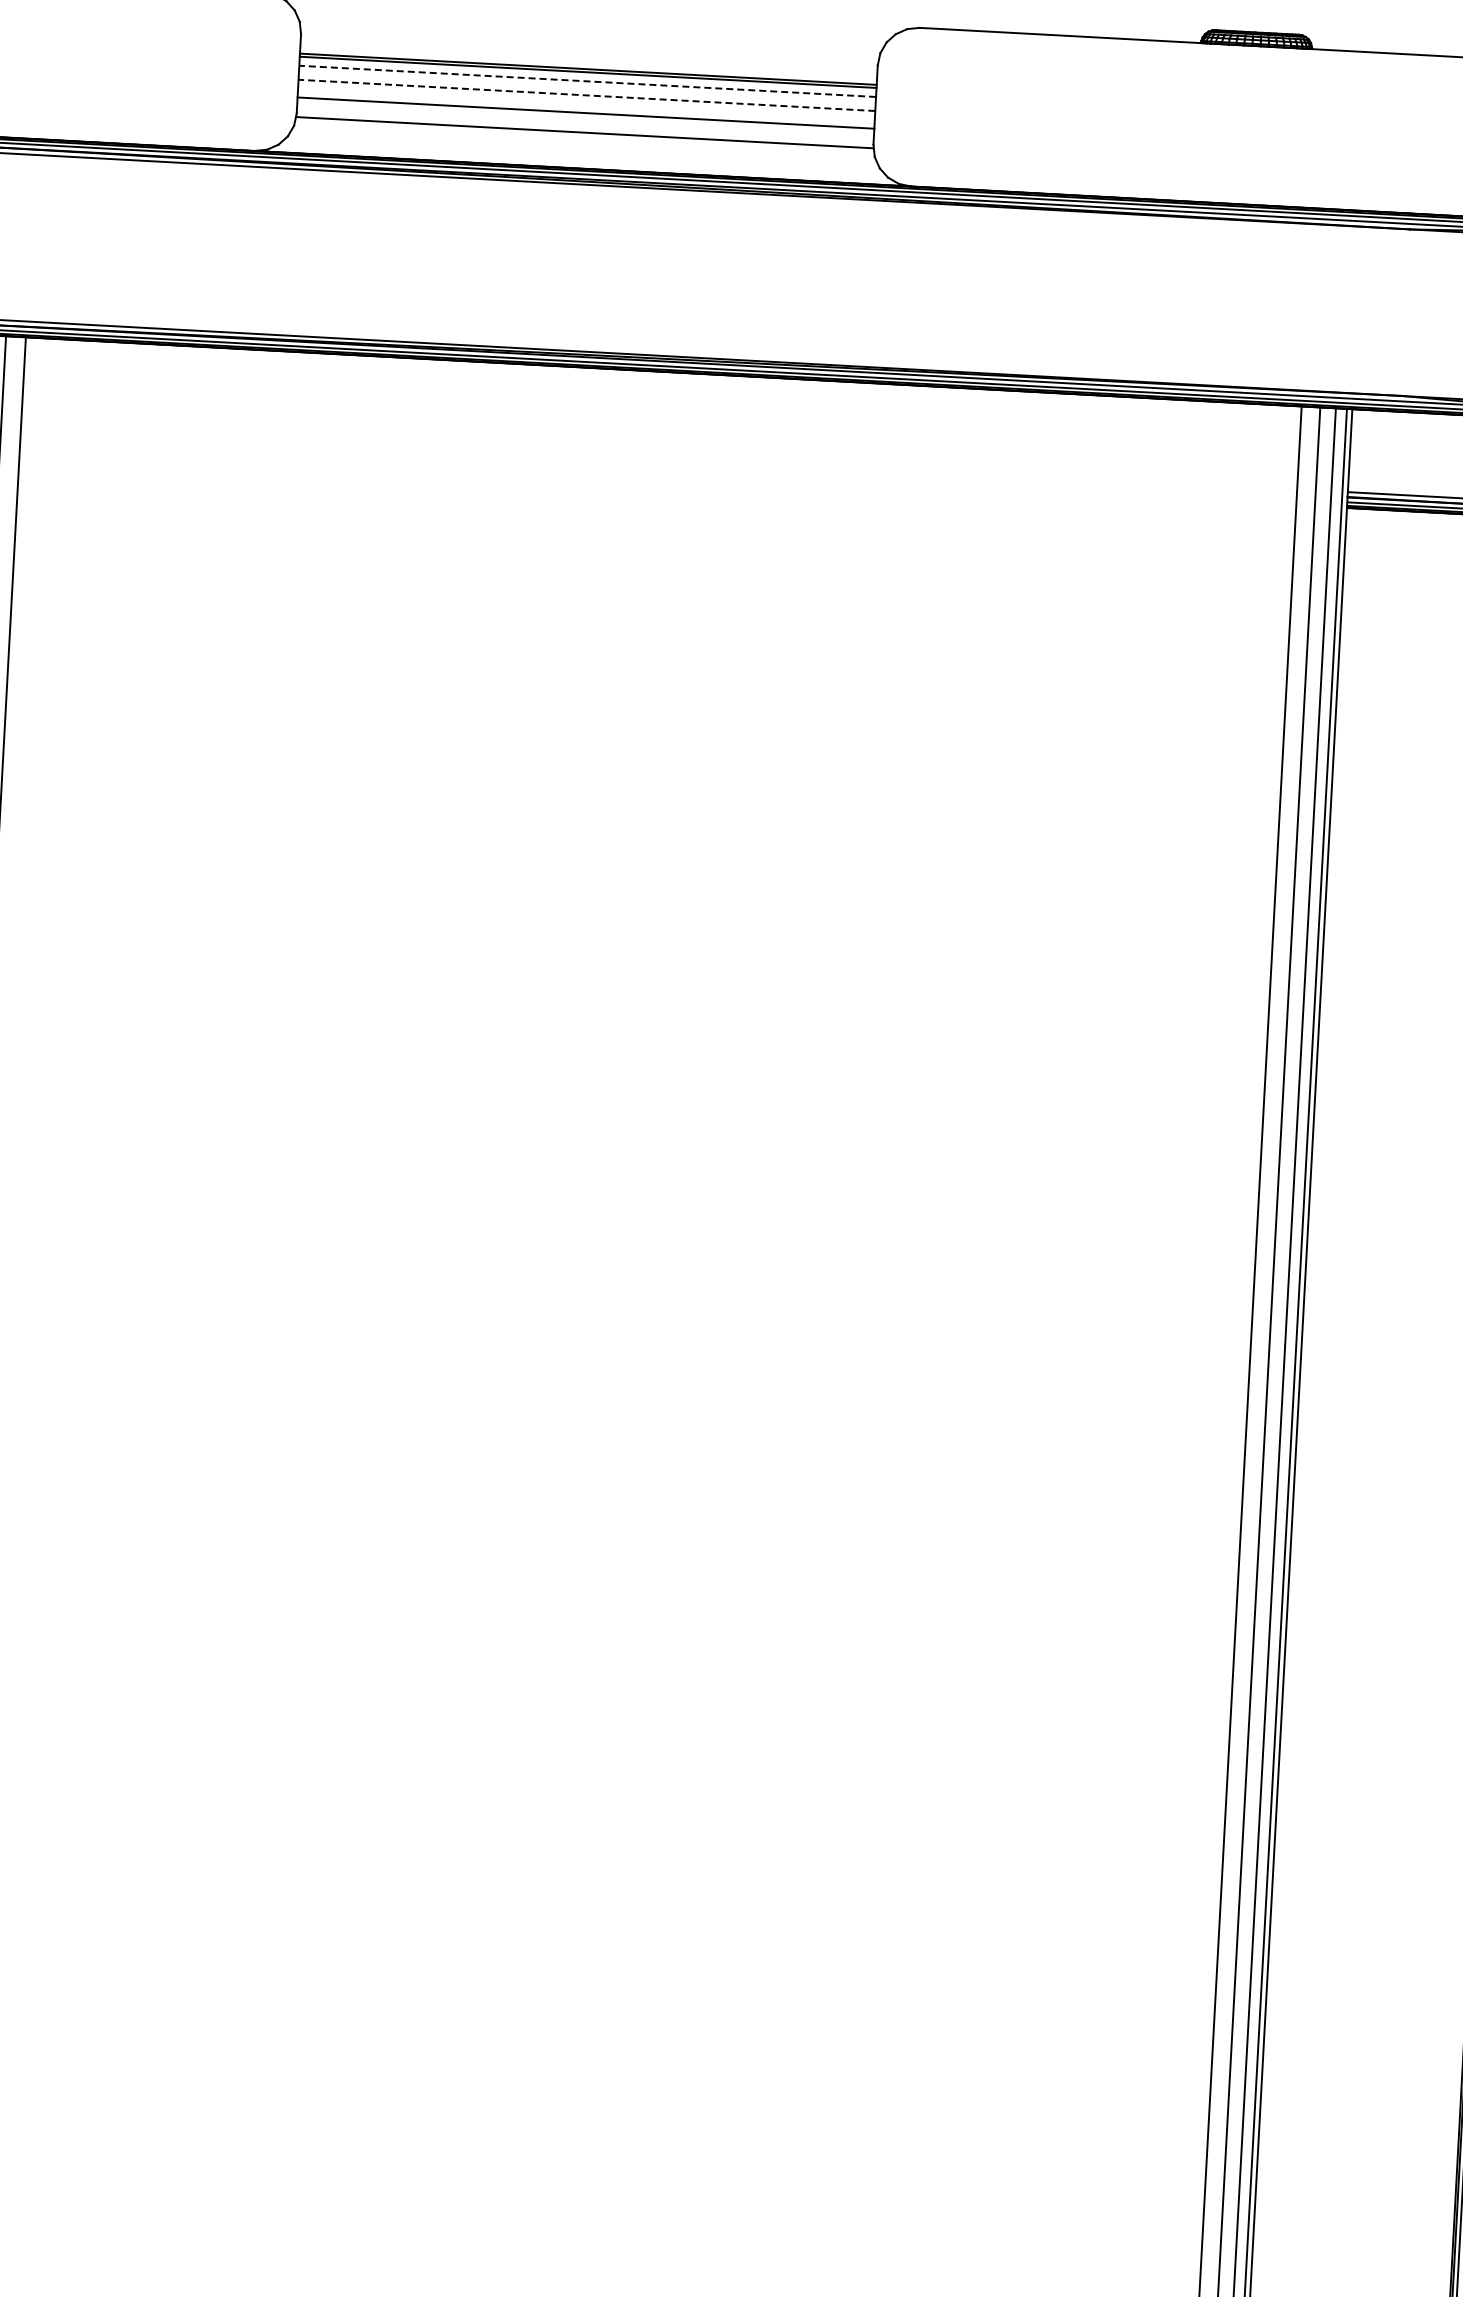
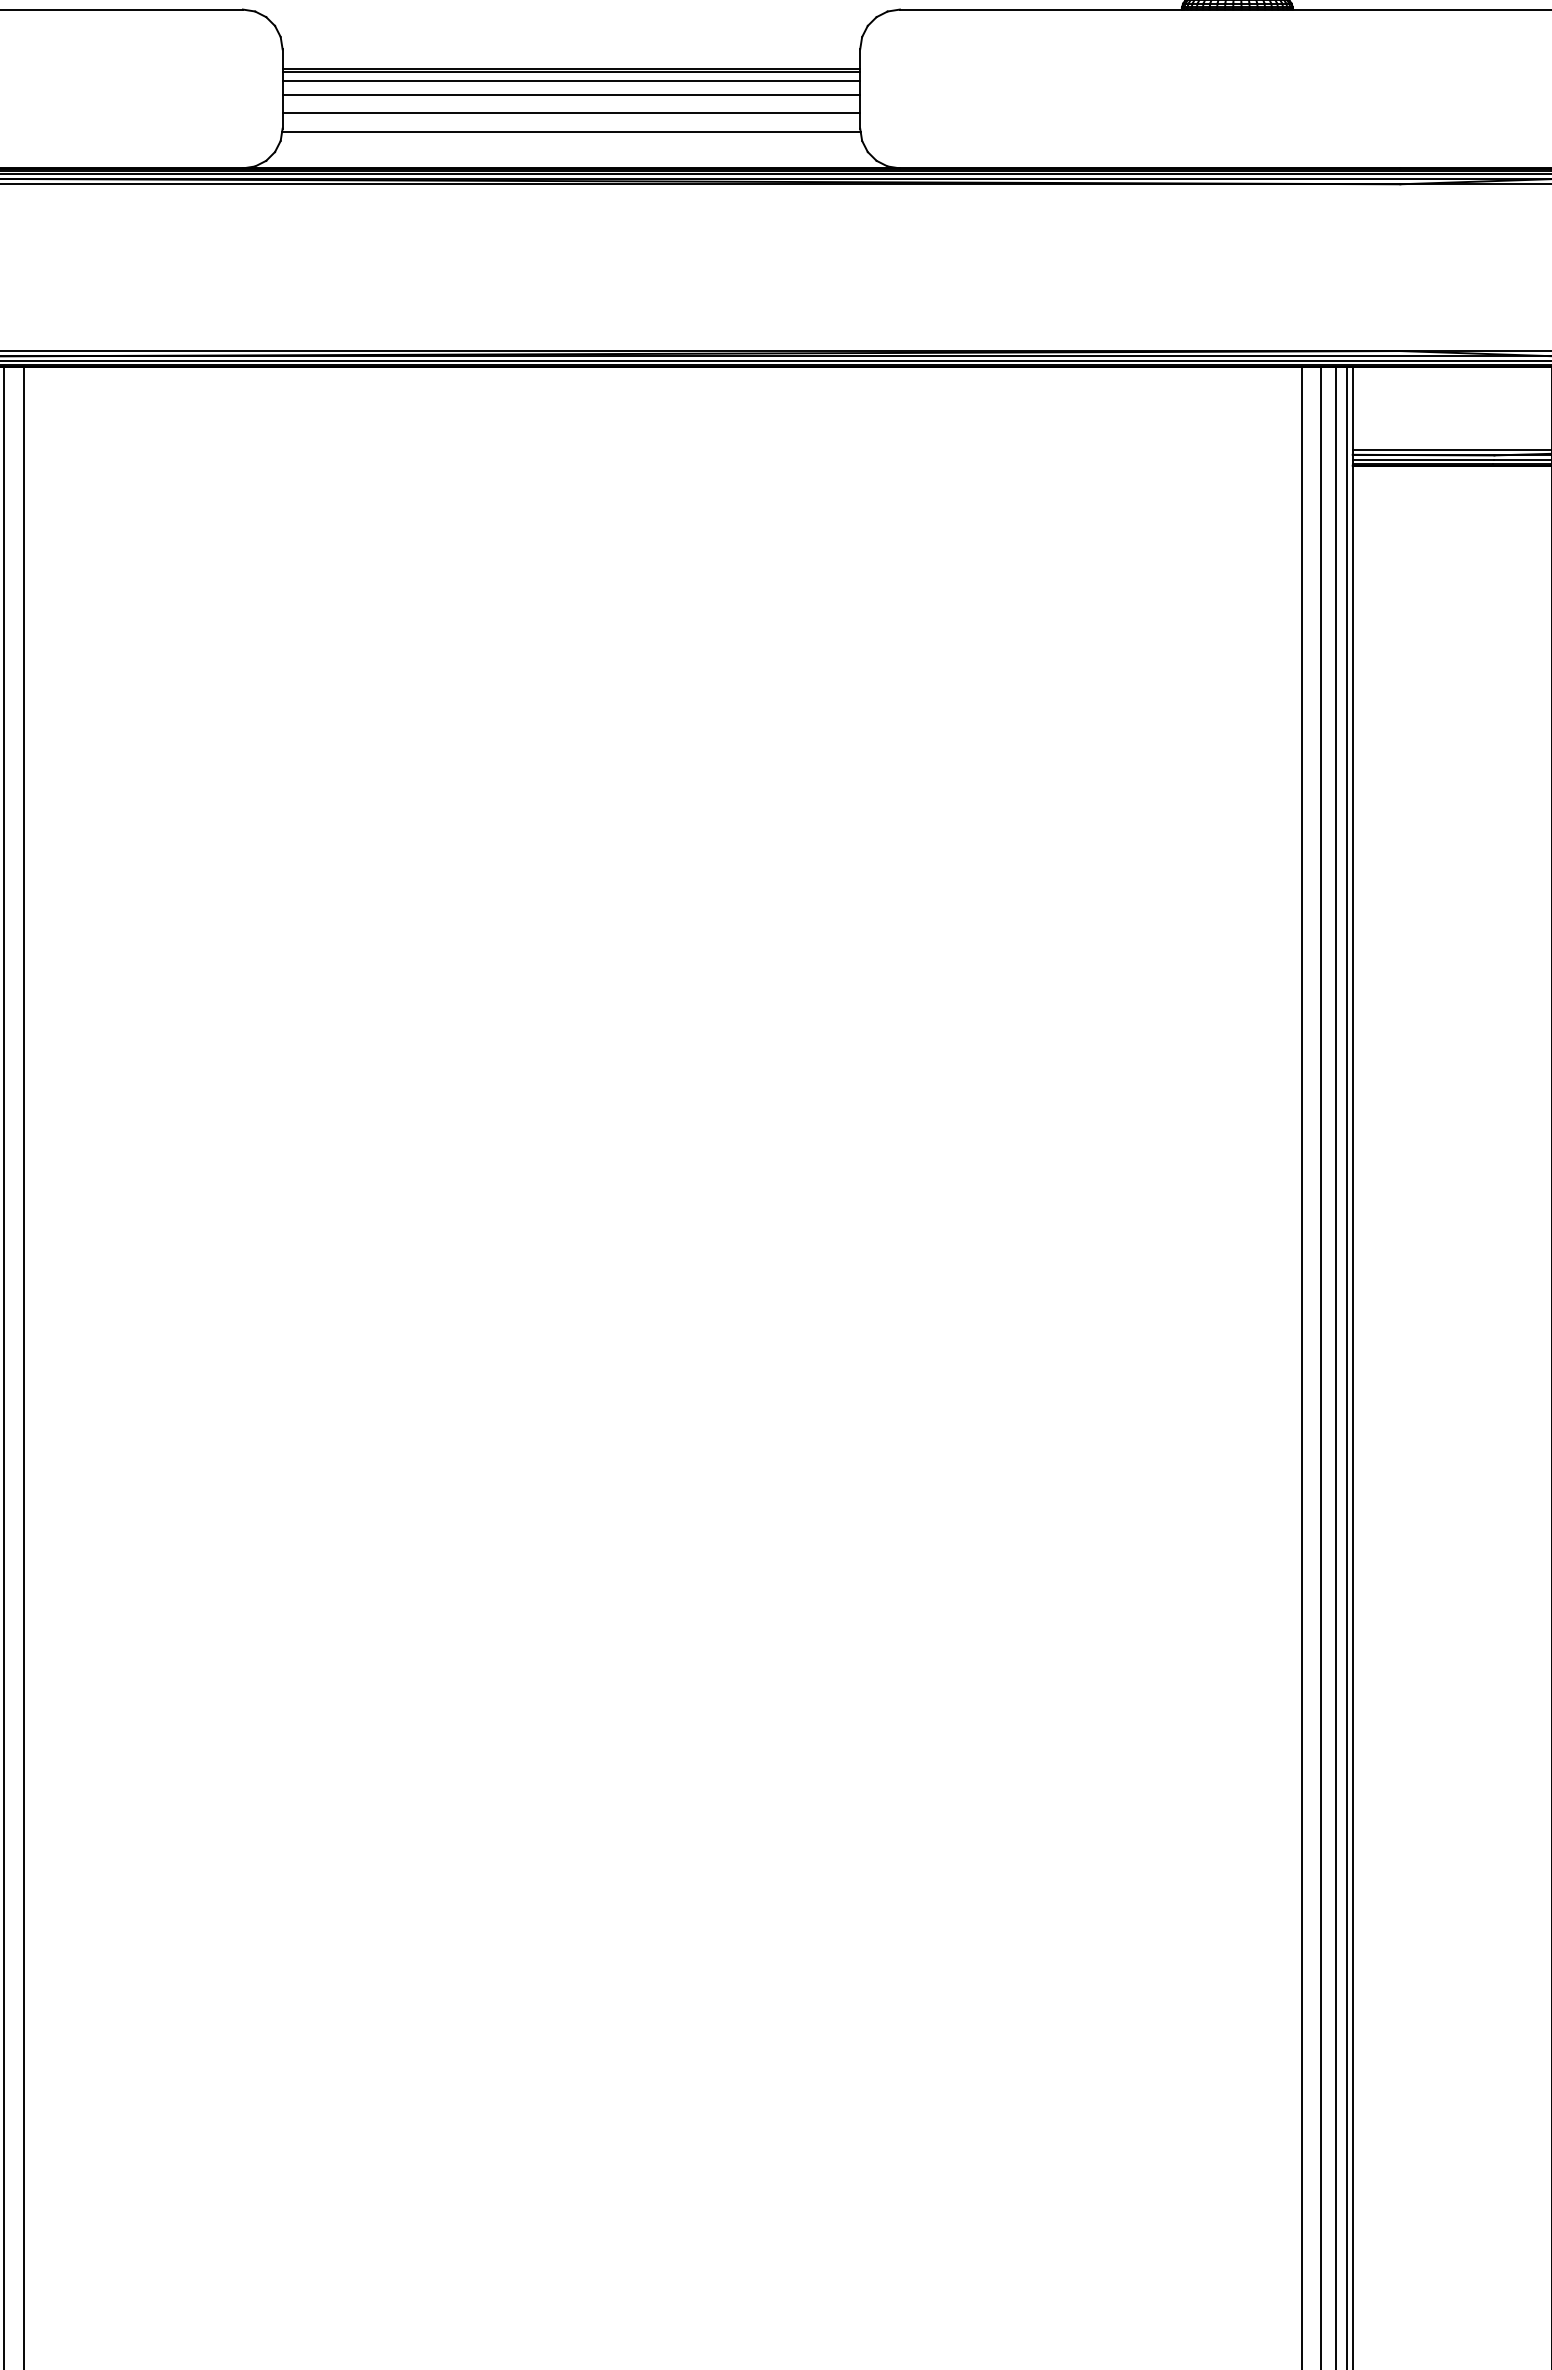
line: (587, 80) -> (571, 80), dashed -> solid
line: (586, 95) -> (571, 95), dashed -> solid

